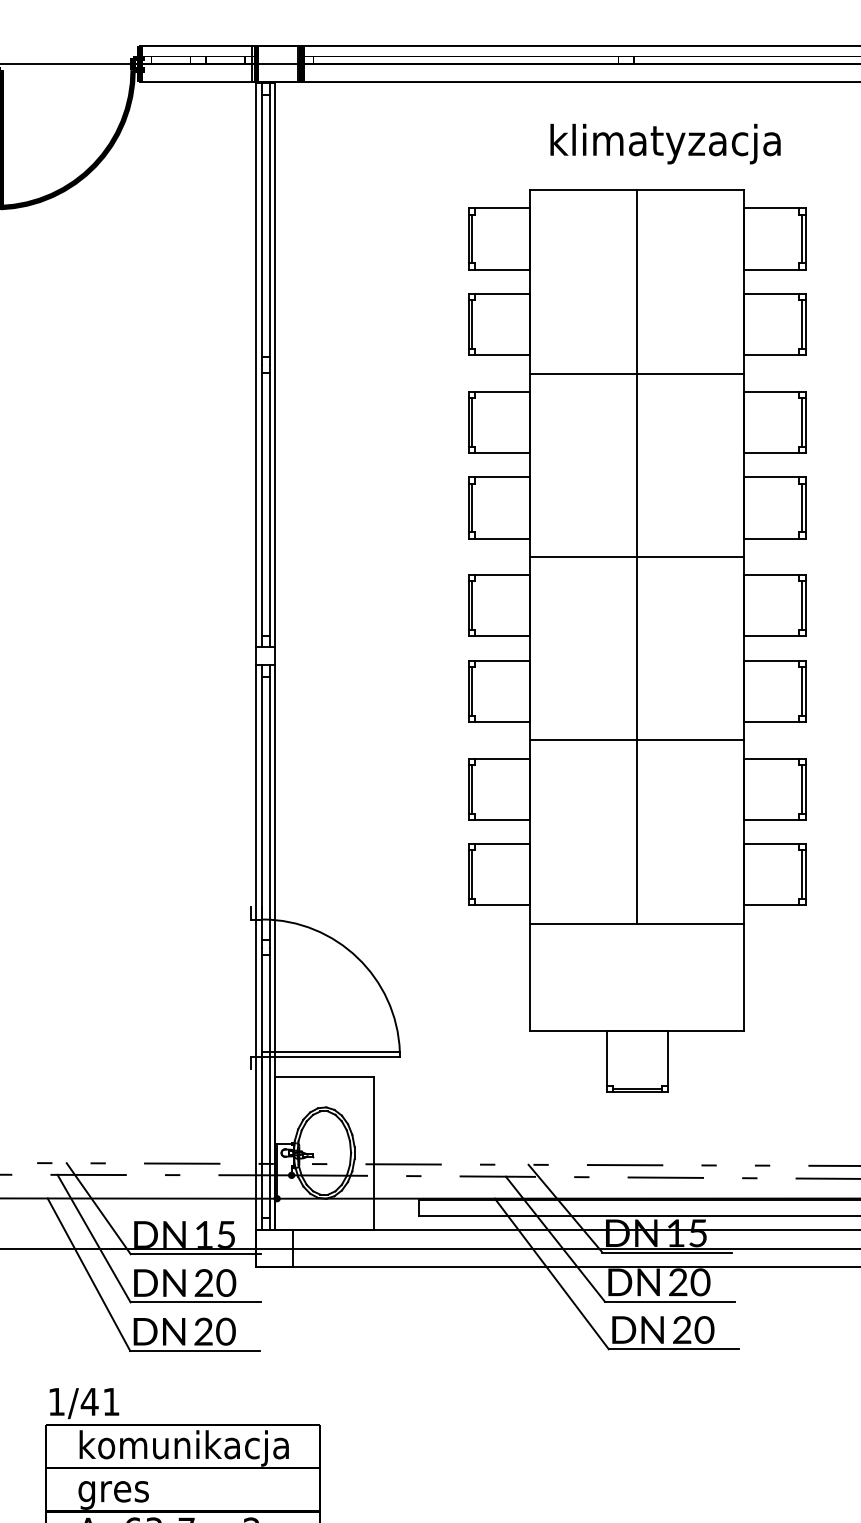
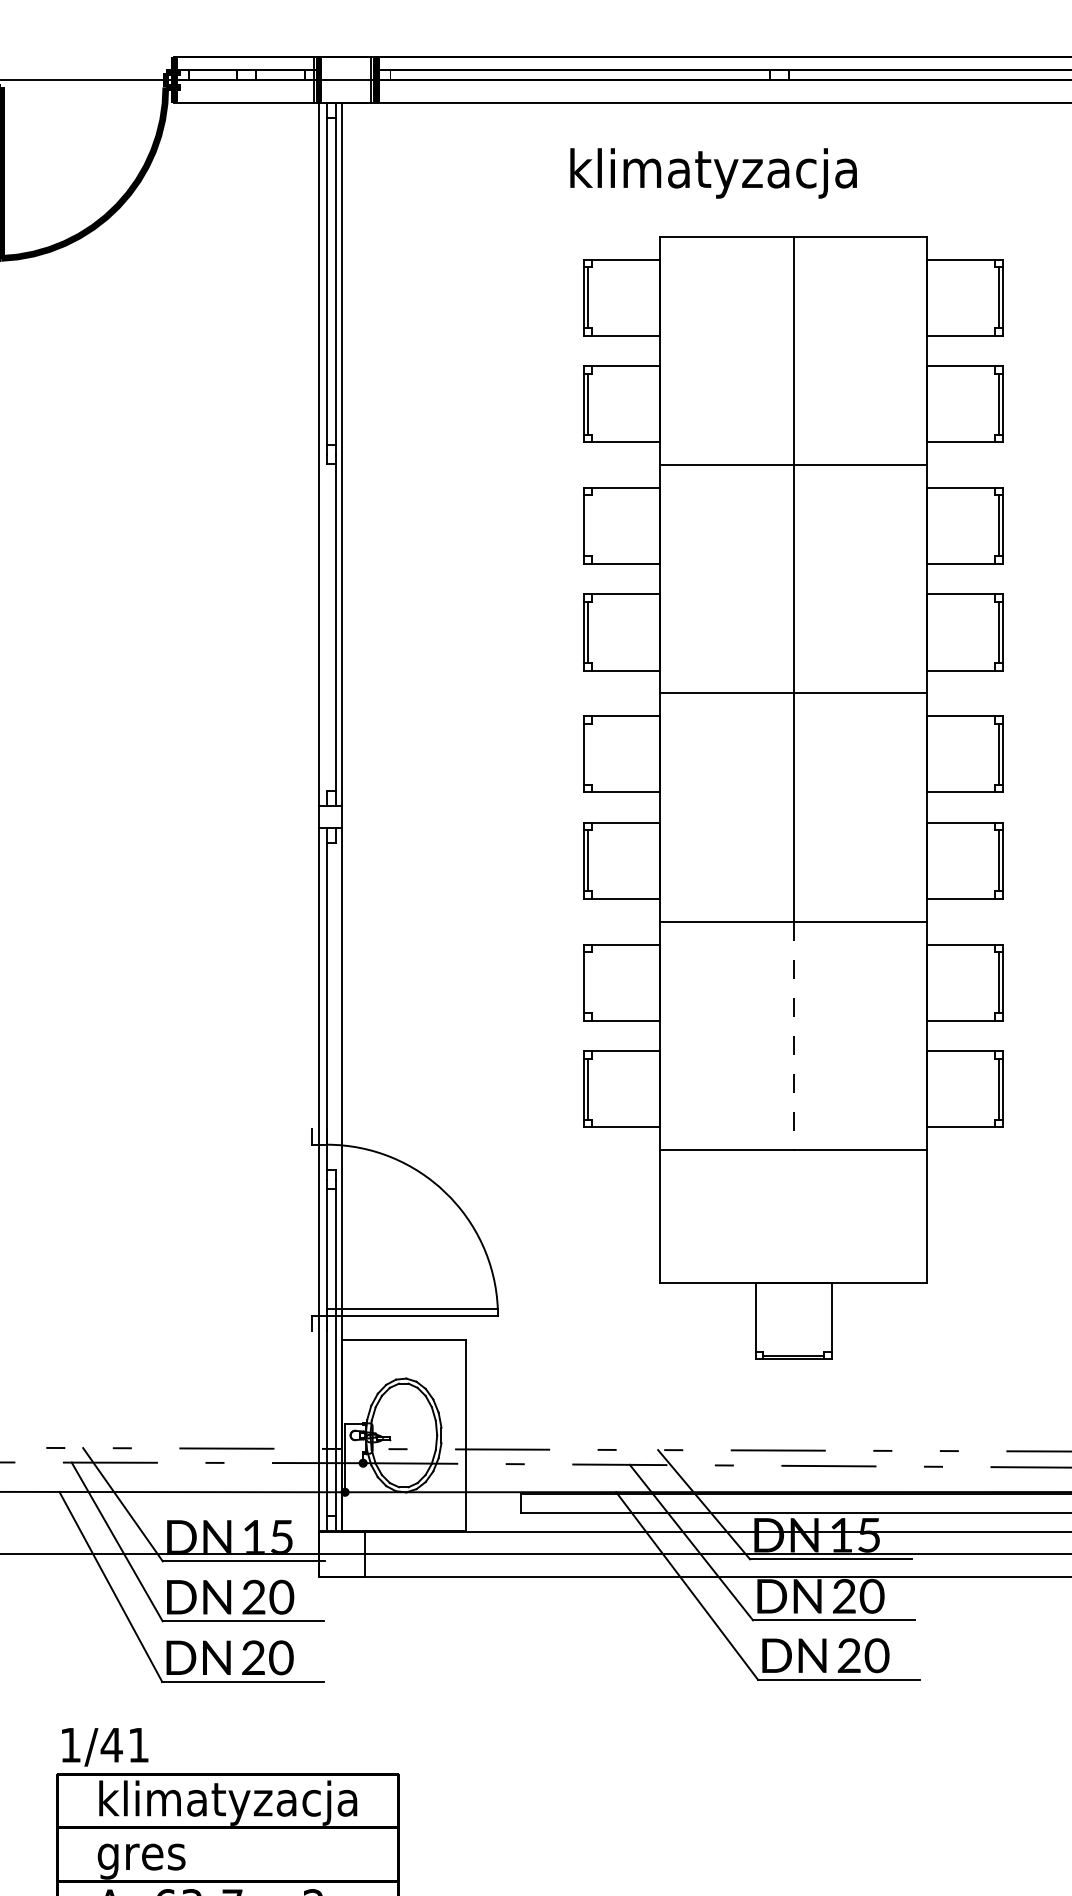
text: (665, 144) -> (713, 173), moved
line: (472, 422) -> (588, 525), removed
line: (262, 504) -> (326, 627), removed
line: (472, 605) -> (588, 753), removed
line: (472, 789) -> (588, 982), removed
line: (270, 808) -> (336, 1006), removed
line: (637, 832) -> (793, 1036), solid -> dashed
text: (193, 1447) -> (240, 1802), komunikacja -> klimatyzacja

